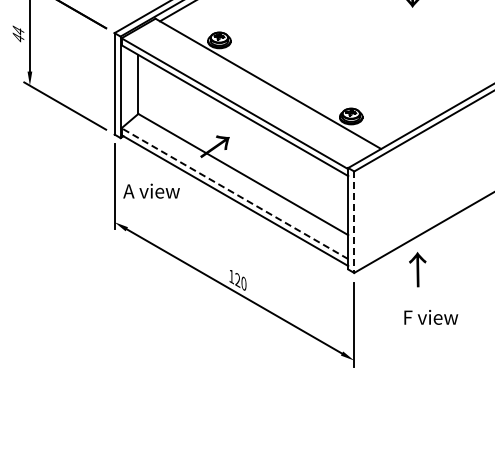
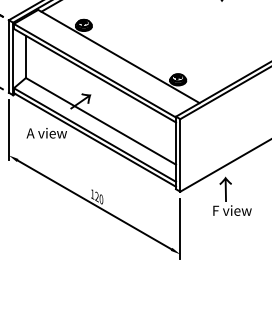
text: (151, 190) -> (46, 132), moved
line: (234, 193) -> (94, 134), dashed -> solid
line: (354, 222) -> (180, 155), dashed -> solid
text: (431, 317) -> (232, 210), moved

